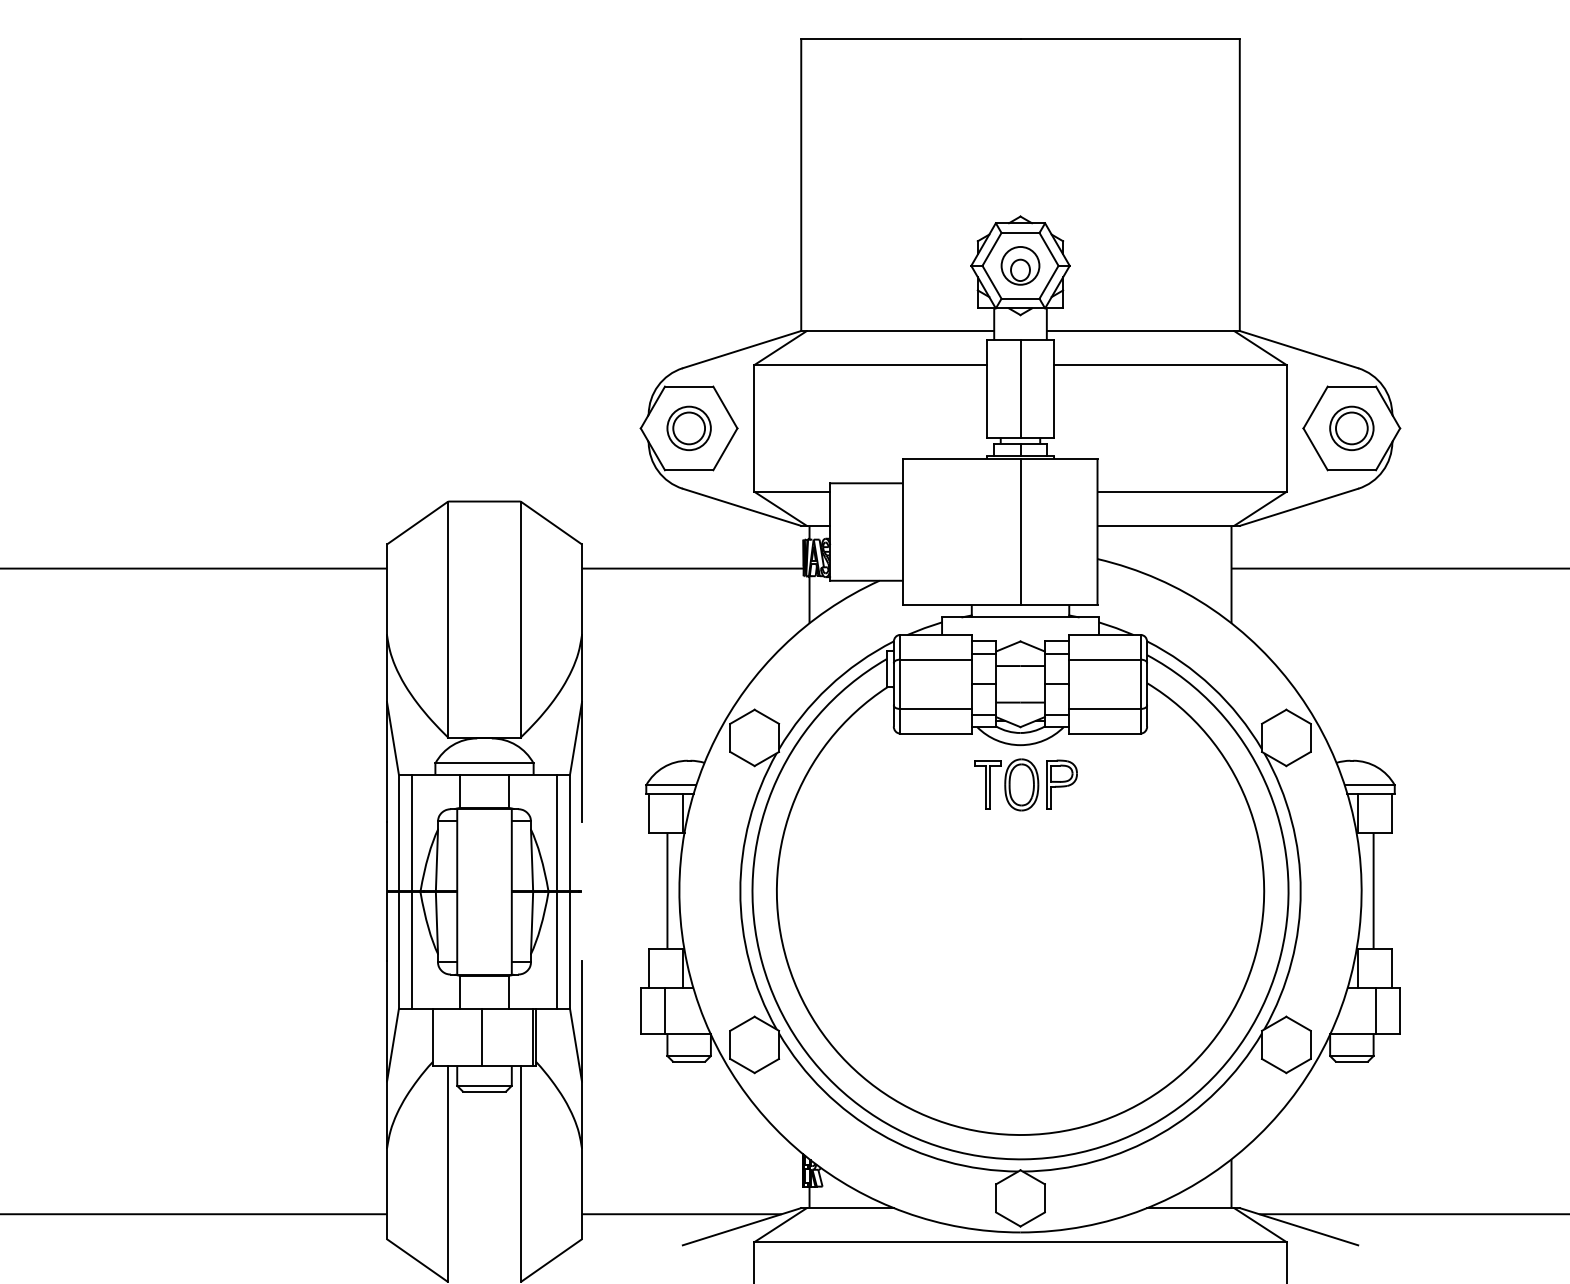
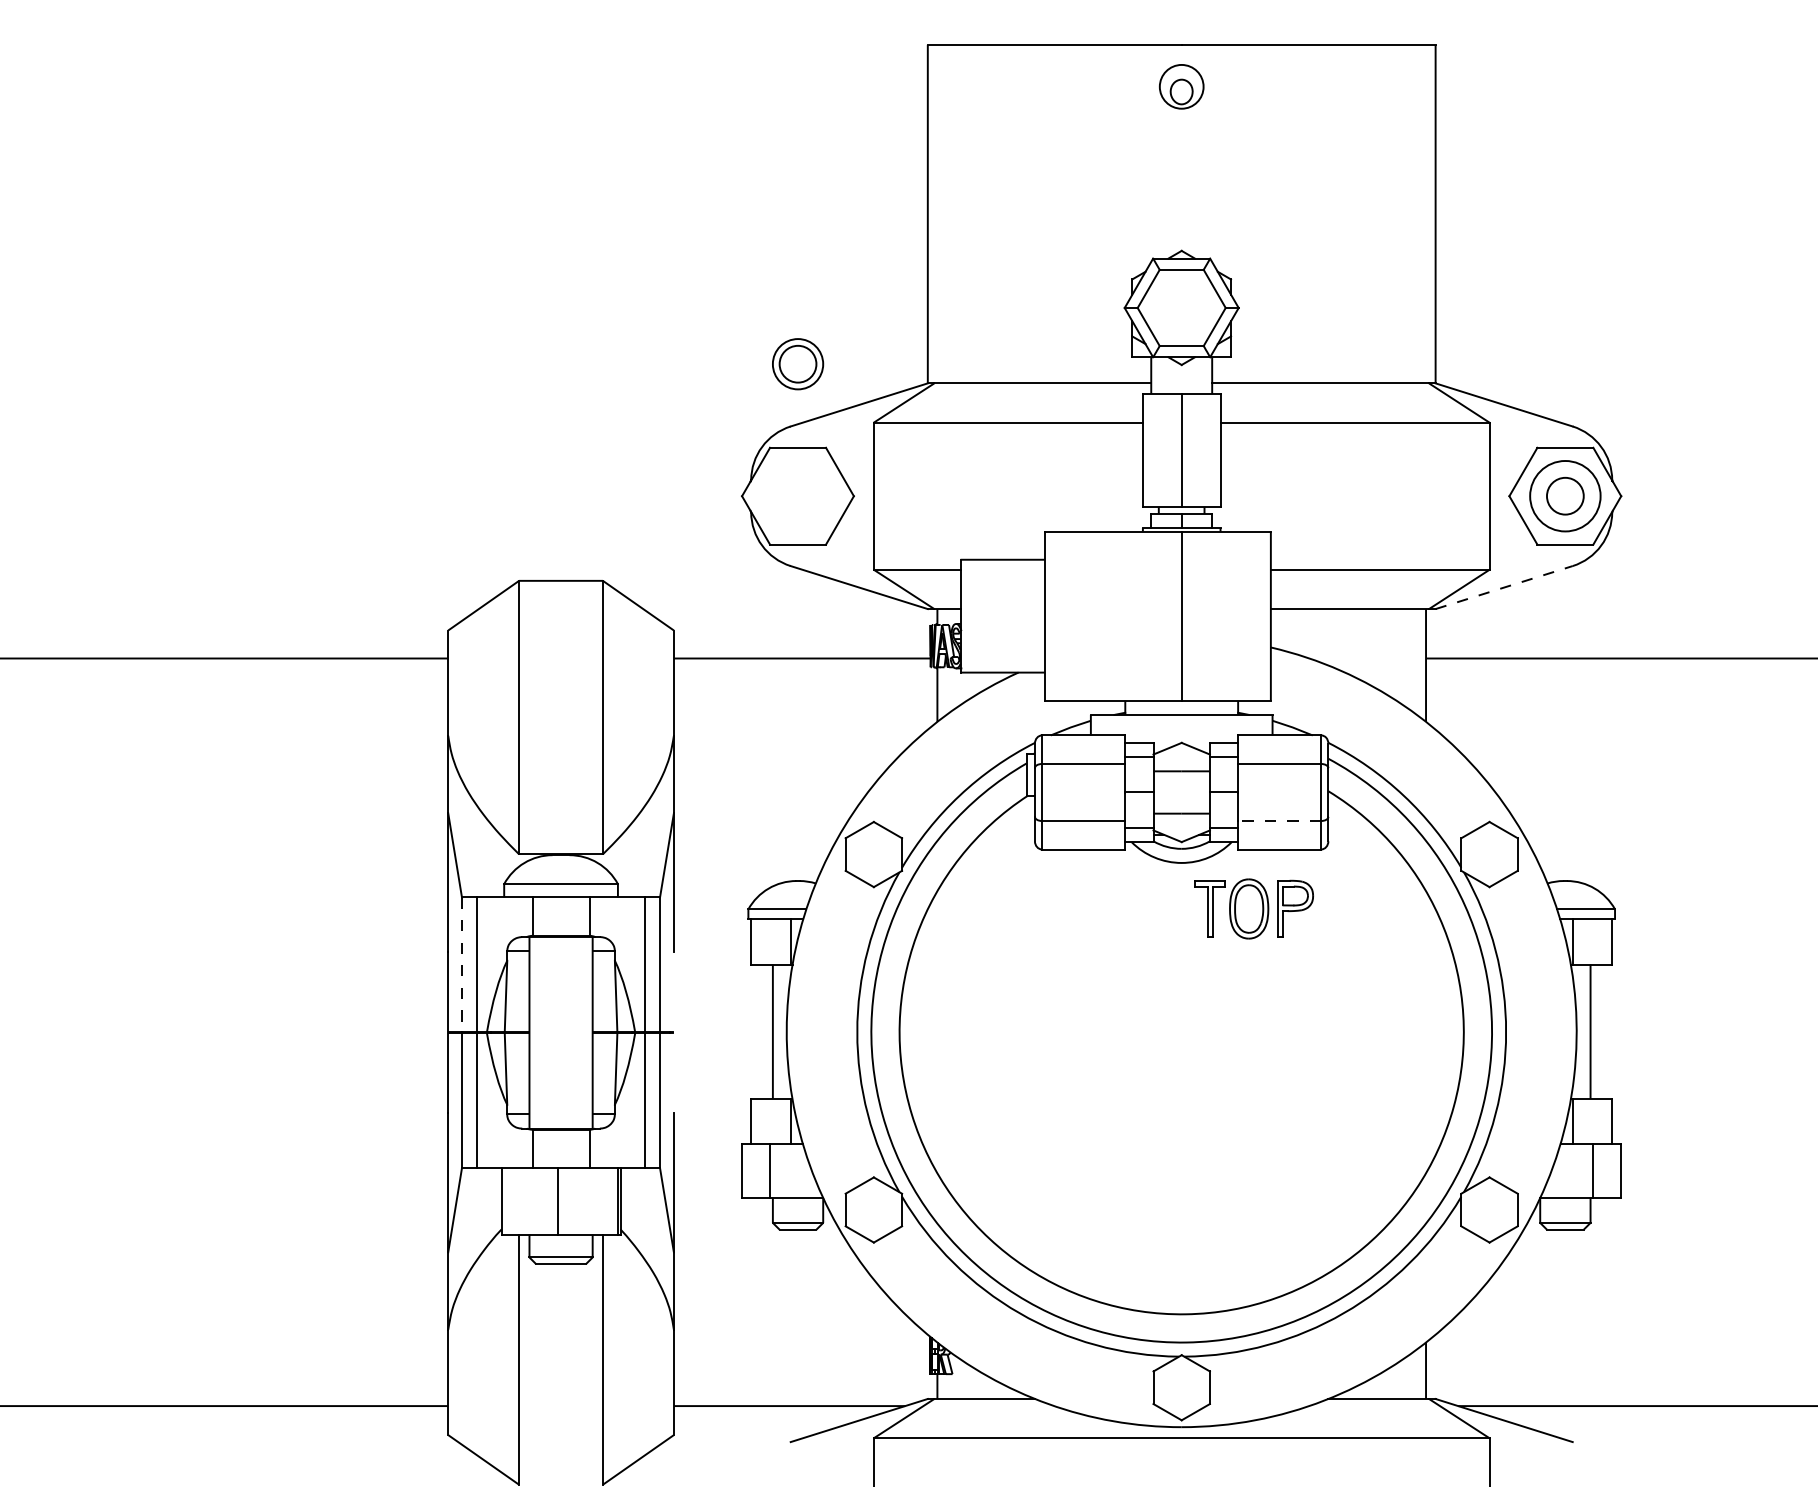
part: (1020, 265) -> (1181, 86), moved
part: (688, 428) -> (797, 364), moved
circle: (1351, 428) -> (1564, 496), size x1.4
line: (1299, 507) -> (1504, 587), solid -> dashed
line: (1105, 708) -> (1280, 820), solid -> dashed
part: (1025, 784) -> (1253, 908), moved
line: (398, 833) -> (461, 965), solid -> dashed

